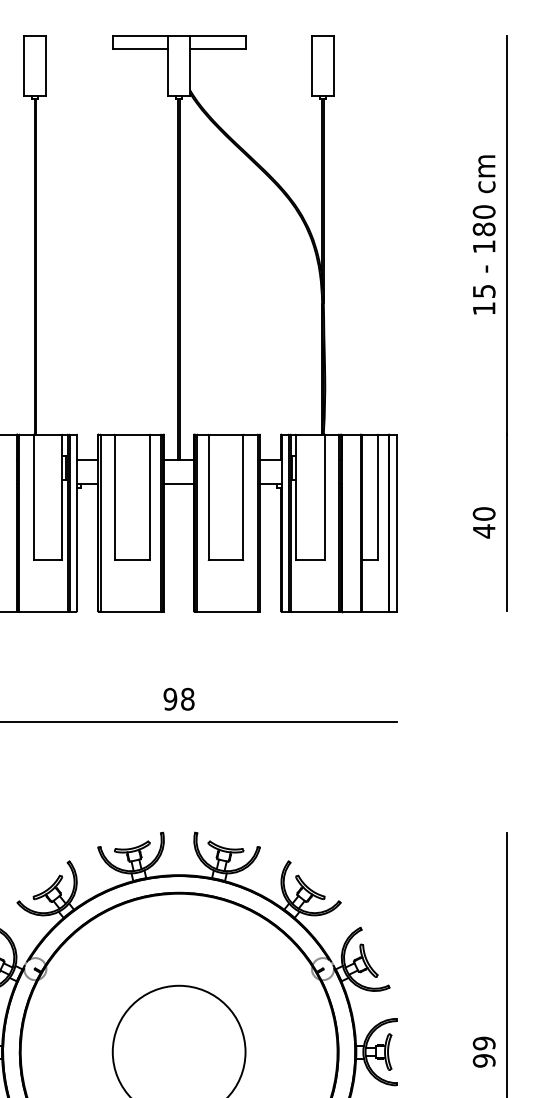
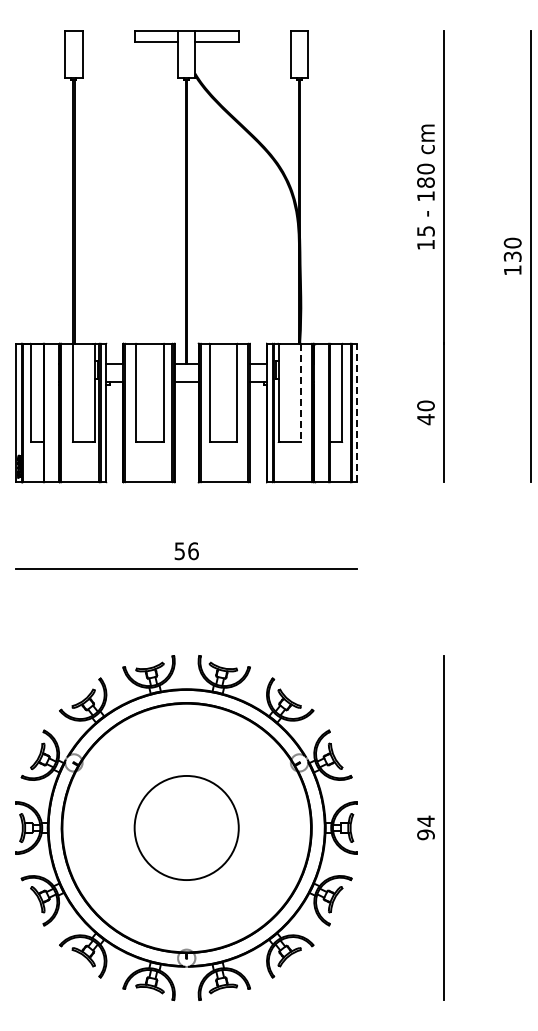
line: (324, 498) -> (300, 393), solid -> dashed
line: (396, 522) -> (357, 412), solid -> dashed
text: (178, 698) -> (186, 550), 98 -> 56
text: (483, 1042) -> (425, 820), 99 -> 94

